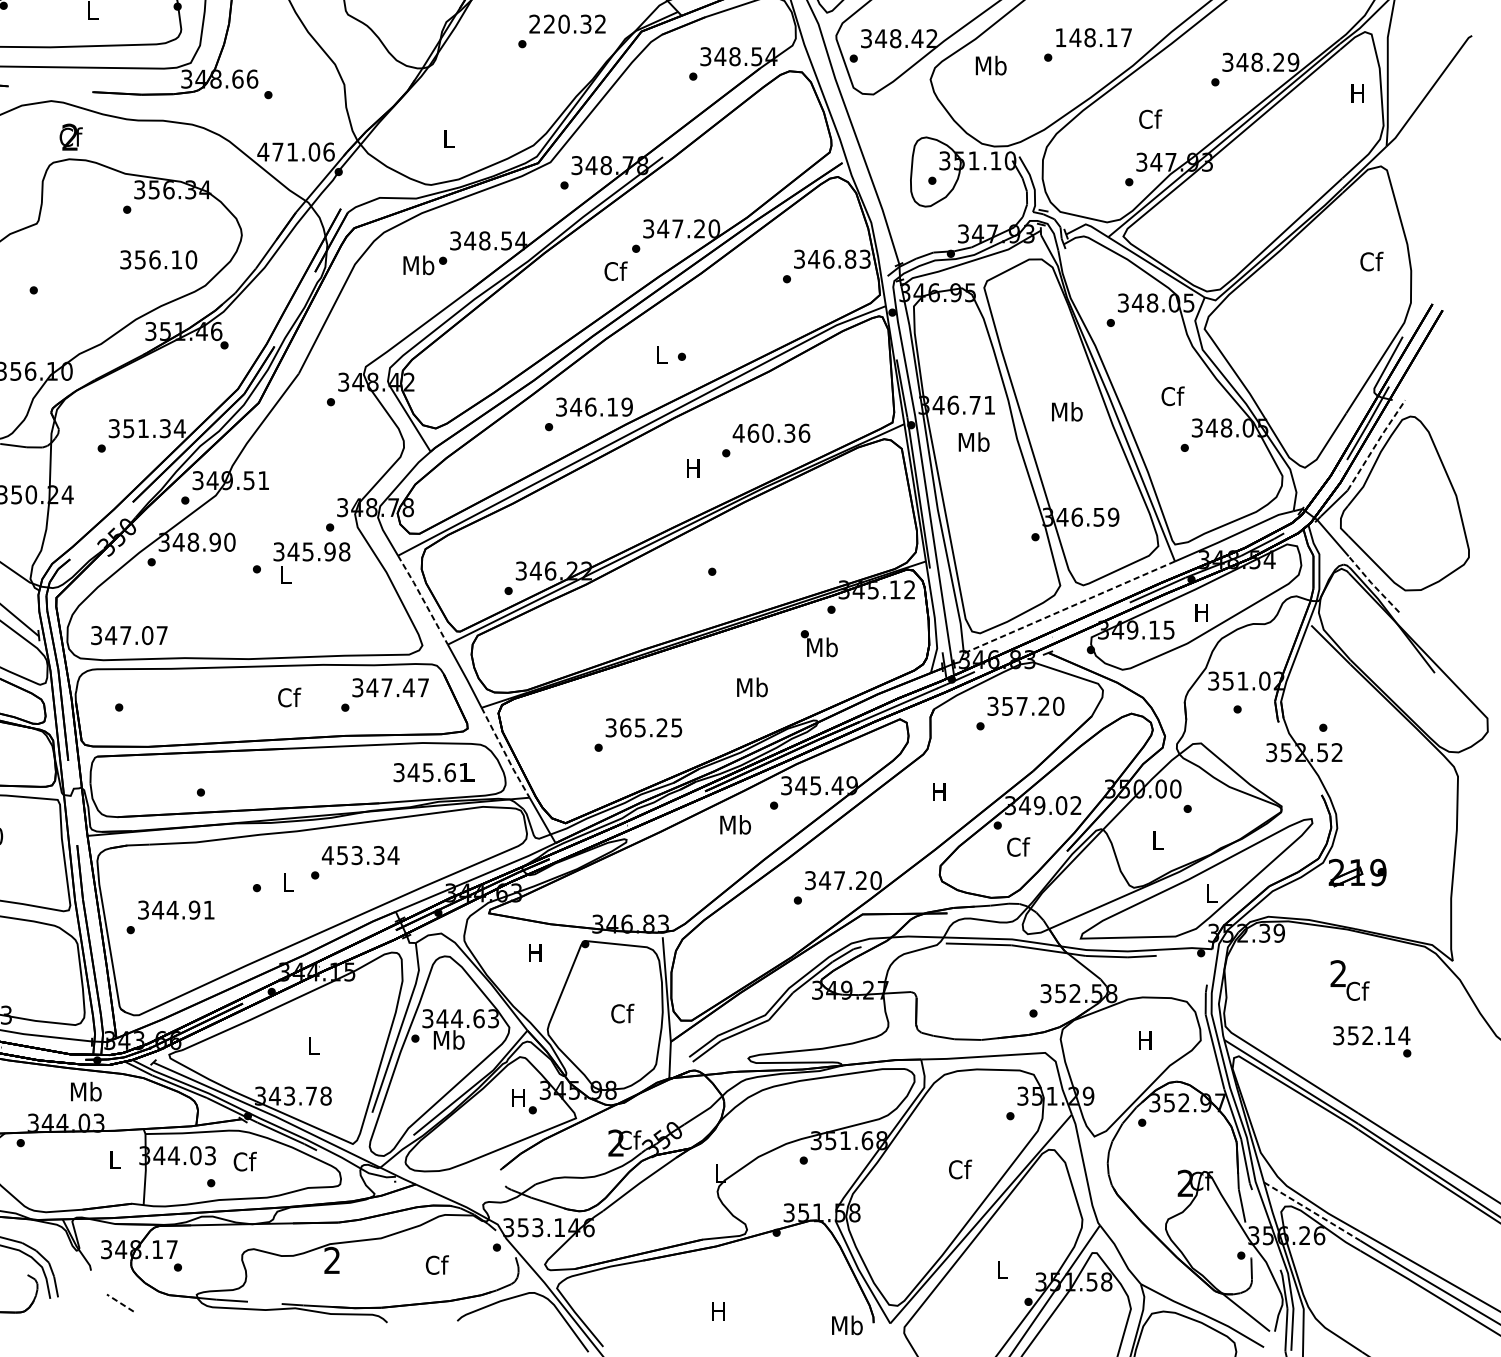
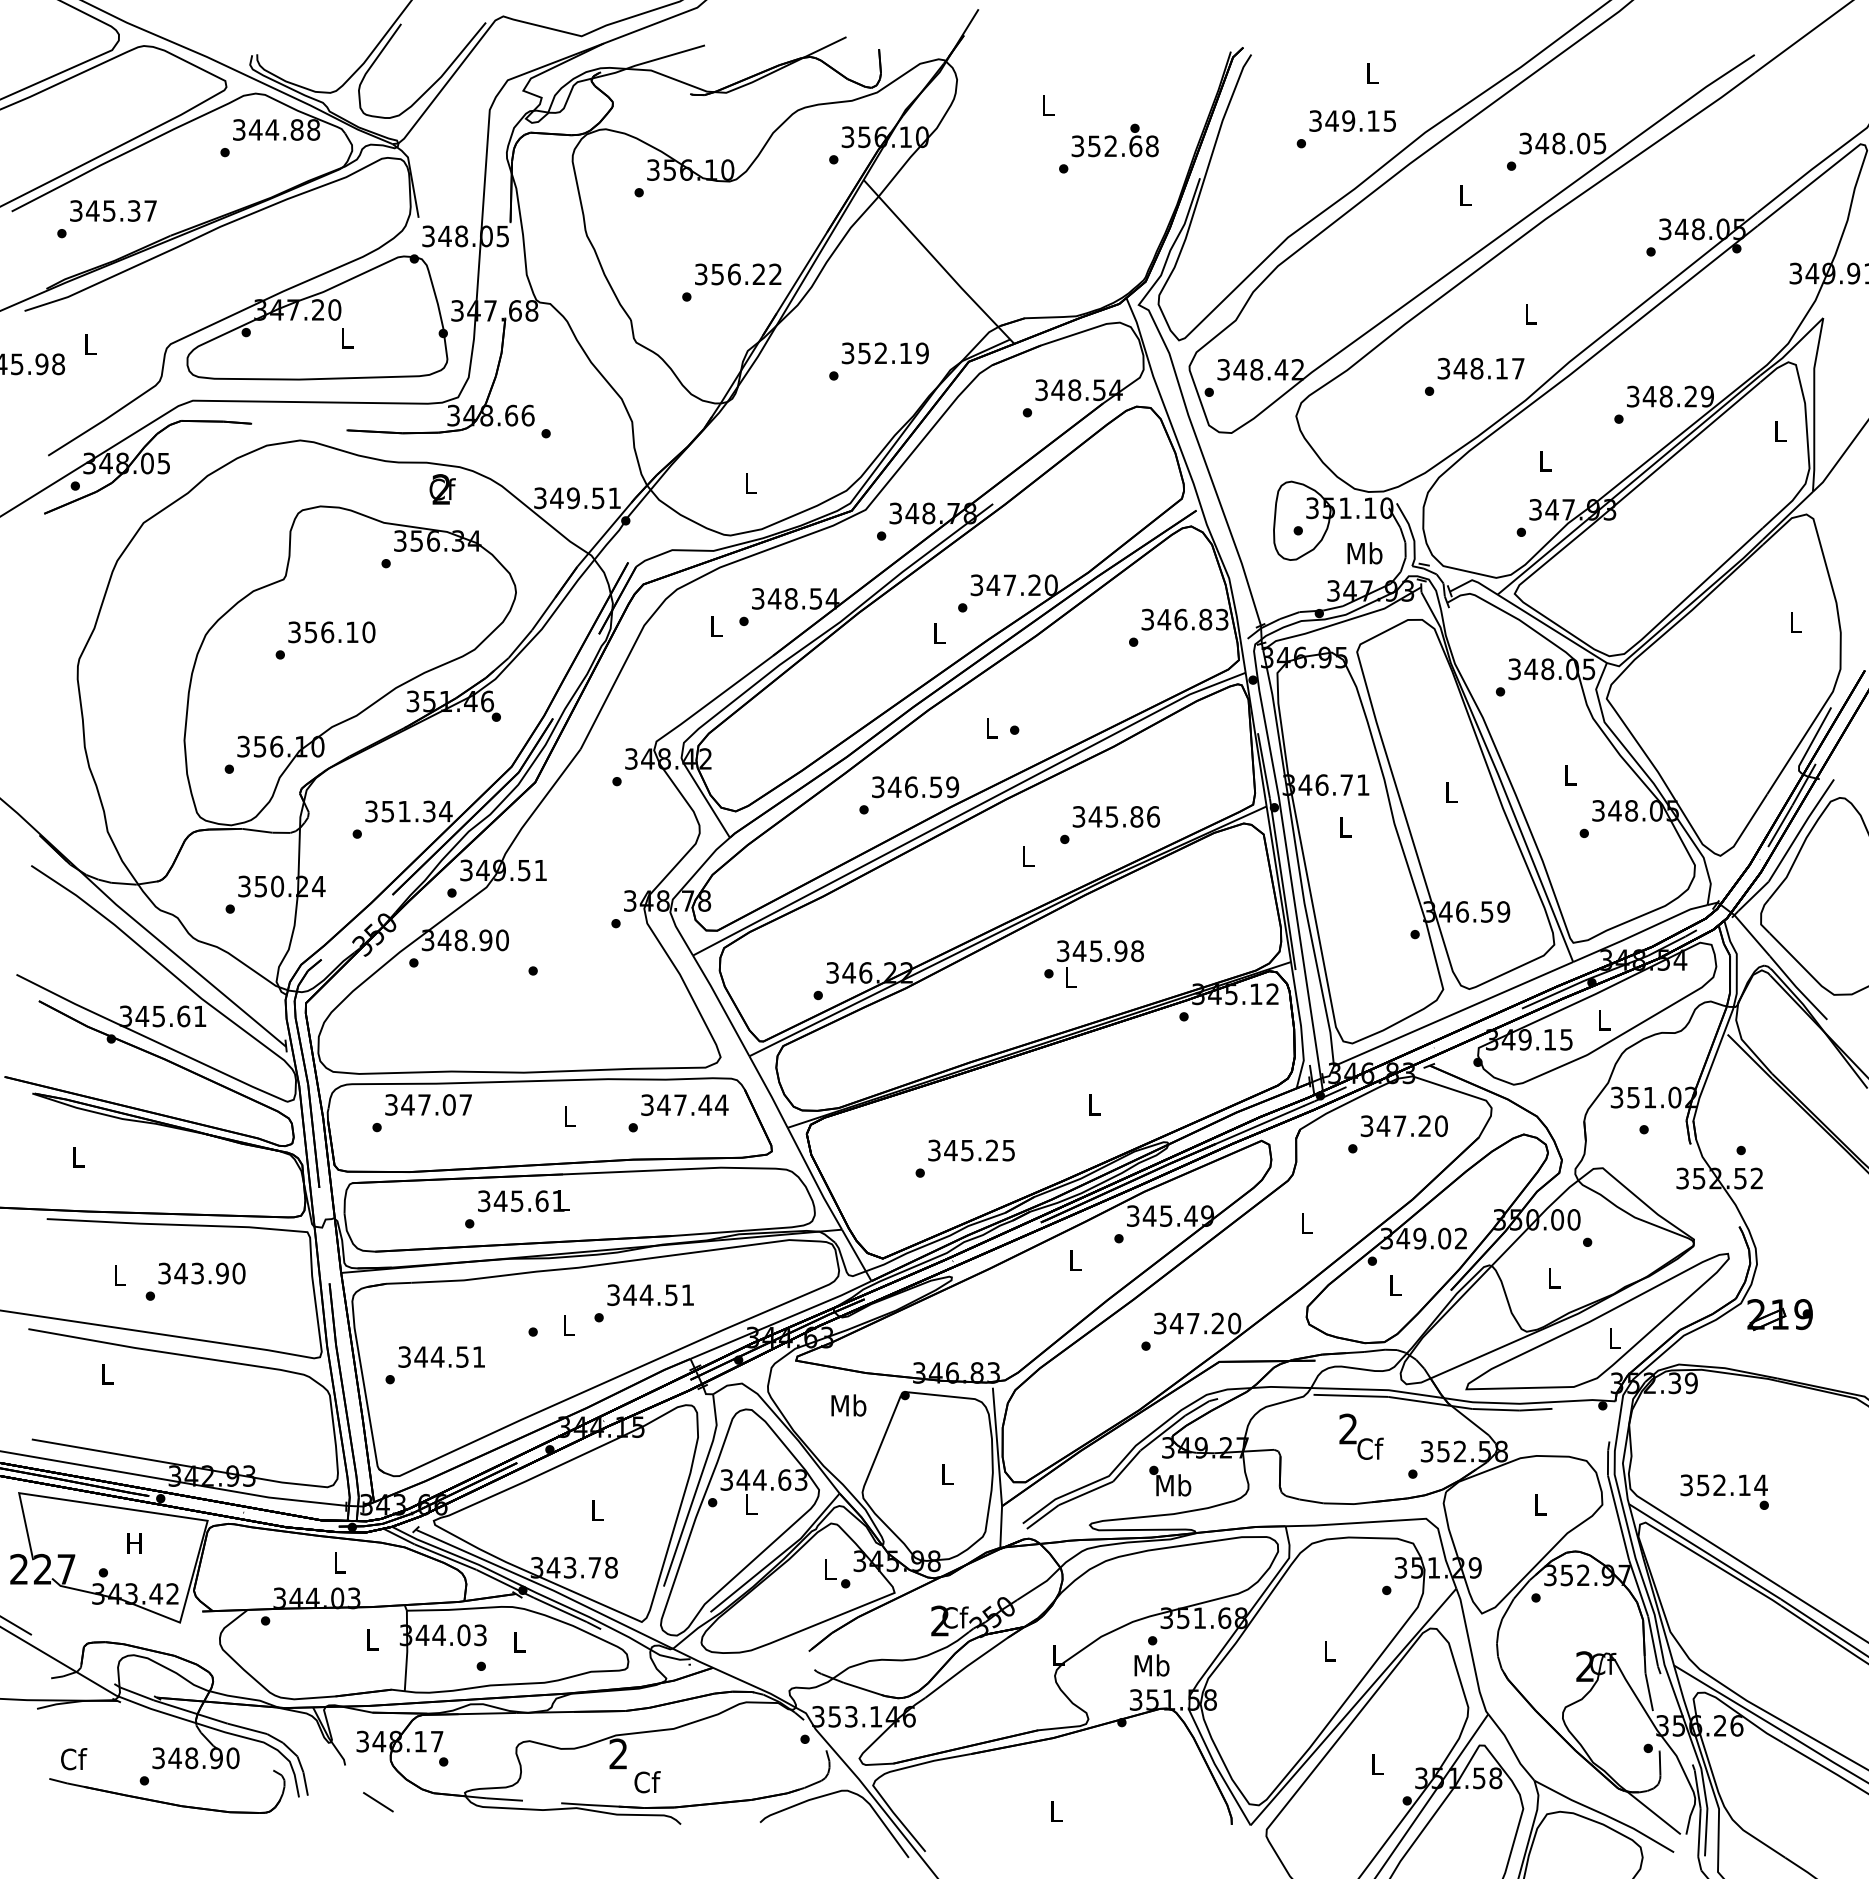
text: (567, 24) -> (884, 353), 220.32 -> 352.19
text: (1060, 37) -> (1443, 368), 148.17 -> 348.17
text: (990, 65) -> (1364, 553), moved
text: (1357, 93) -> (1779, 431), H -> L
text: (1150, 118) -> (1545, 460), Cf -> L
text: (71, 137) -> (442, 489), moved
text: (296, 152) -> (577, 498), 471.06 -> 349.51
text: (158, 259) -> (331, 632), moved
text: (1372, 261) -> (1796, 622), Cf -> L
text: (418, 265) -> (716, 626), Mb -> L
text: (616, 271) -> (940, 633), Cf -> L
text: (1173, 395) -> (1571, 774), Cf -> L
text: (612, 407) -> (936, 787), 346.19 -> 346.59
text: (1066, 411) -> (1450, 792), Mb -> L
text: (763, 432) -> (1107, 816), 460.36 -> 345.86
text: (974, 441) -> (1345, 826), Mb -> L
line: (1376, 444) -> (1801, 829), dashed -> solid
text: (693, 468) -> (1027, 856), H -> L
text: (311, 562) -> (1100, 963), moved
line: (1372, 584) -> (1797, 988), dashed -> solid
line: (423, 598) -> (721, 1004), dashed -> solid
line: (1069, 607) -> (1453, 1014), dashed -> solid
text: (1201, 613) -> (1603, 1020), H -> L
text: (129, 635) -> (428, 1104), moved
text: (819, 643) -> (1170, 1480), moved
text: (423, 687) -> (721, 1104), 347.47 -> 347.44
text: (752, 687) -> (1094, 1104), Mb -> L
text: (289, 697) -> (570, 1116), Cf -> L
text: (1007, 706) -> (1383, 1126), 357.20 -> 347.20
text: (625, 727) -> (950, 1150), 365.25 -> 345.25
line: (505, 753) -> (814, 1179), dashed -> solid
text: (433, 772) -> (523, 1201), moved
text: (938, 792) -> (1305, 1223), H -> L
text: (735, 824) -> (1075, 1260), Mb -> L
text: (1019, 846) -> (1396, 1285), Cf -> L
text: (360, 855) -> (650, 1295), 453.34 -> 344.51
text: (194, 909) -> (462, 1356), 344.91 -> 344.51
text: (535, 952) -> (848, 1405), H -> Mb
text: (1350, 980) -> (1361, 1436), moved
text: (622, 1013) -> (947, 1474), Cf -> L
text: (448, 1040) -> (750, 1504), Mb -> L
text: (1145, 1040) -> (1539, 1504), H -> L
text: (1372, 1041) -> (1724, 1491), moved
text: (86, 1091) -> (339, 1562), Mb -> L
text: (518, 1097) -> (829, 1569), H -> L
text: (244, 1161) -> (519, 1641), Cf -> L
text: (960, 1169) -> (1330, 1650), Cf -> L
line: (1312, 1211) -> (1728, 1698), dashed -> solid
text: (437, 1265) -> (647, 1782), moved
line: (119, 1302) -> (377, 1801), dashed -> solid
text: (718, 1311) -> (1055, 1811), H -> L
text: (846, 1325) -> (1151, 1665), moved

